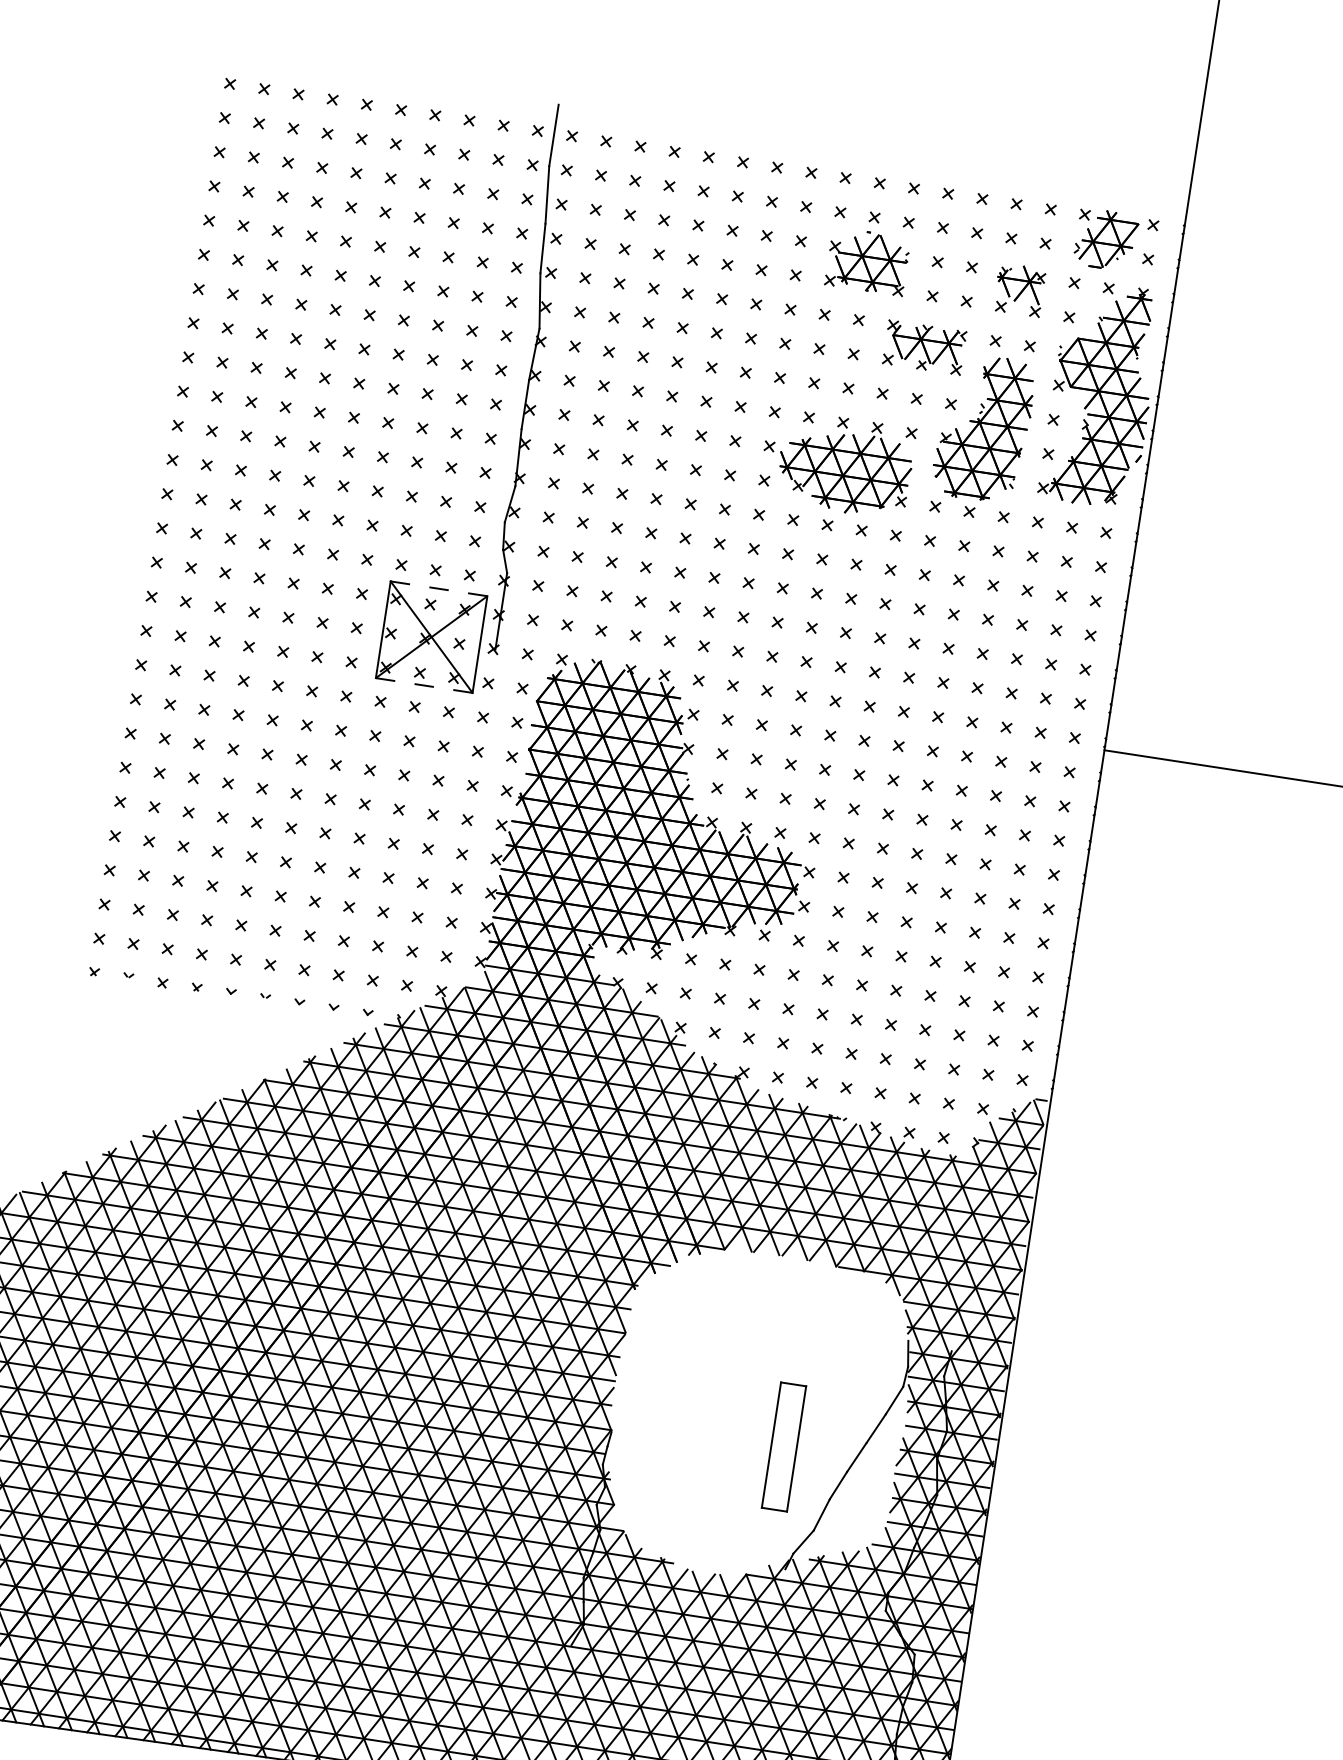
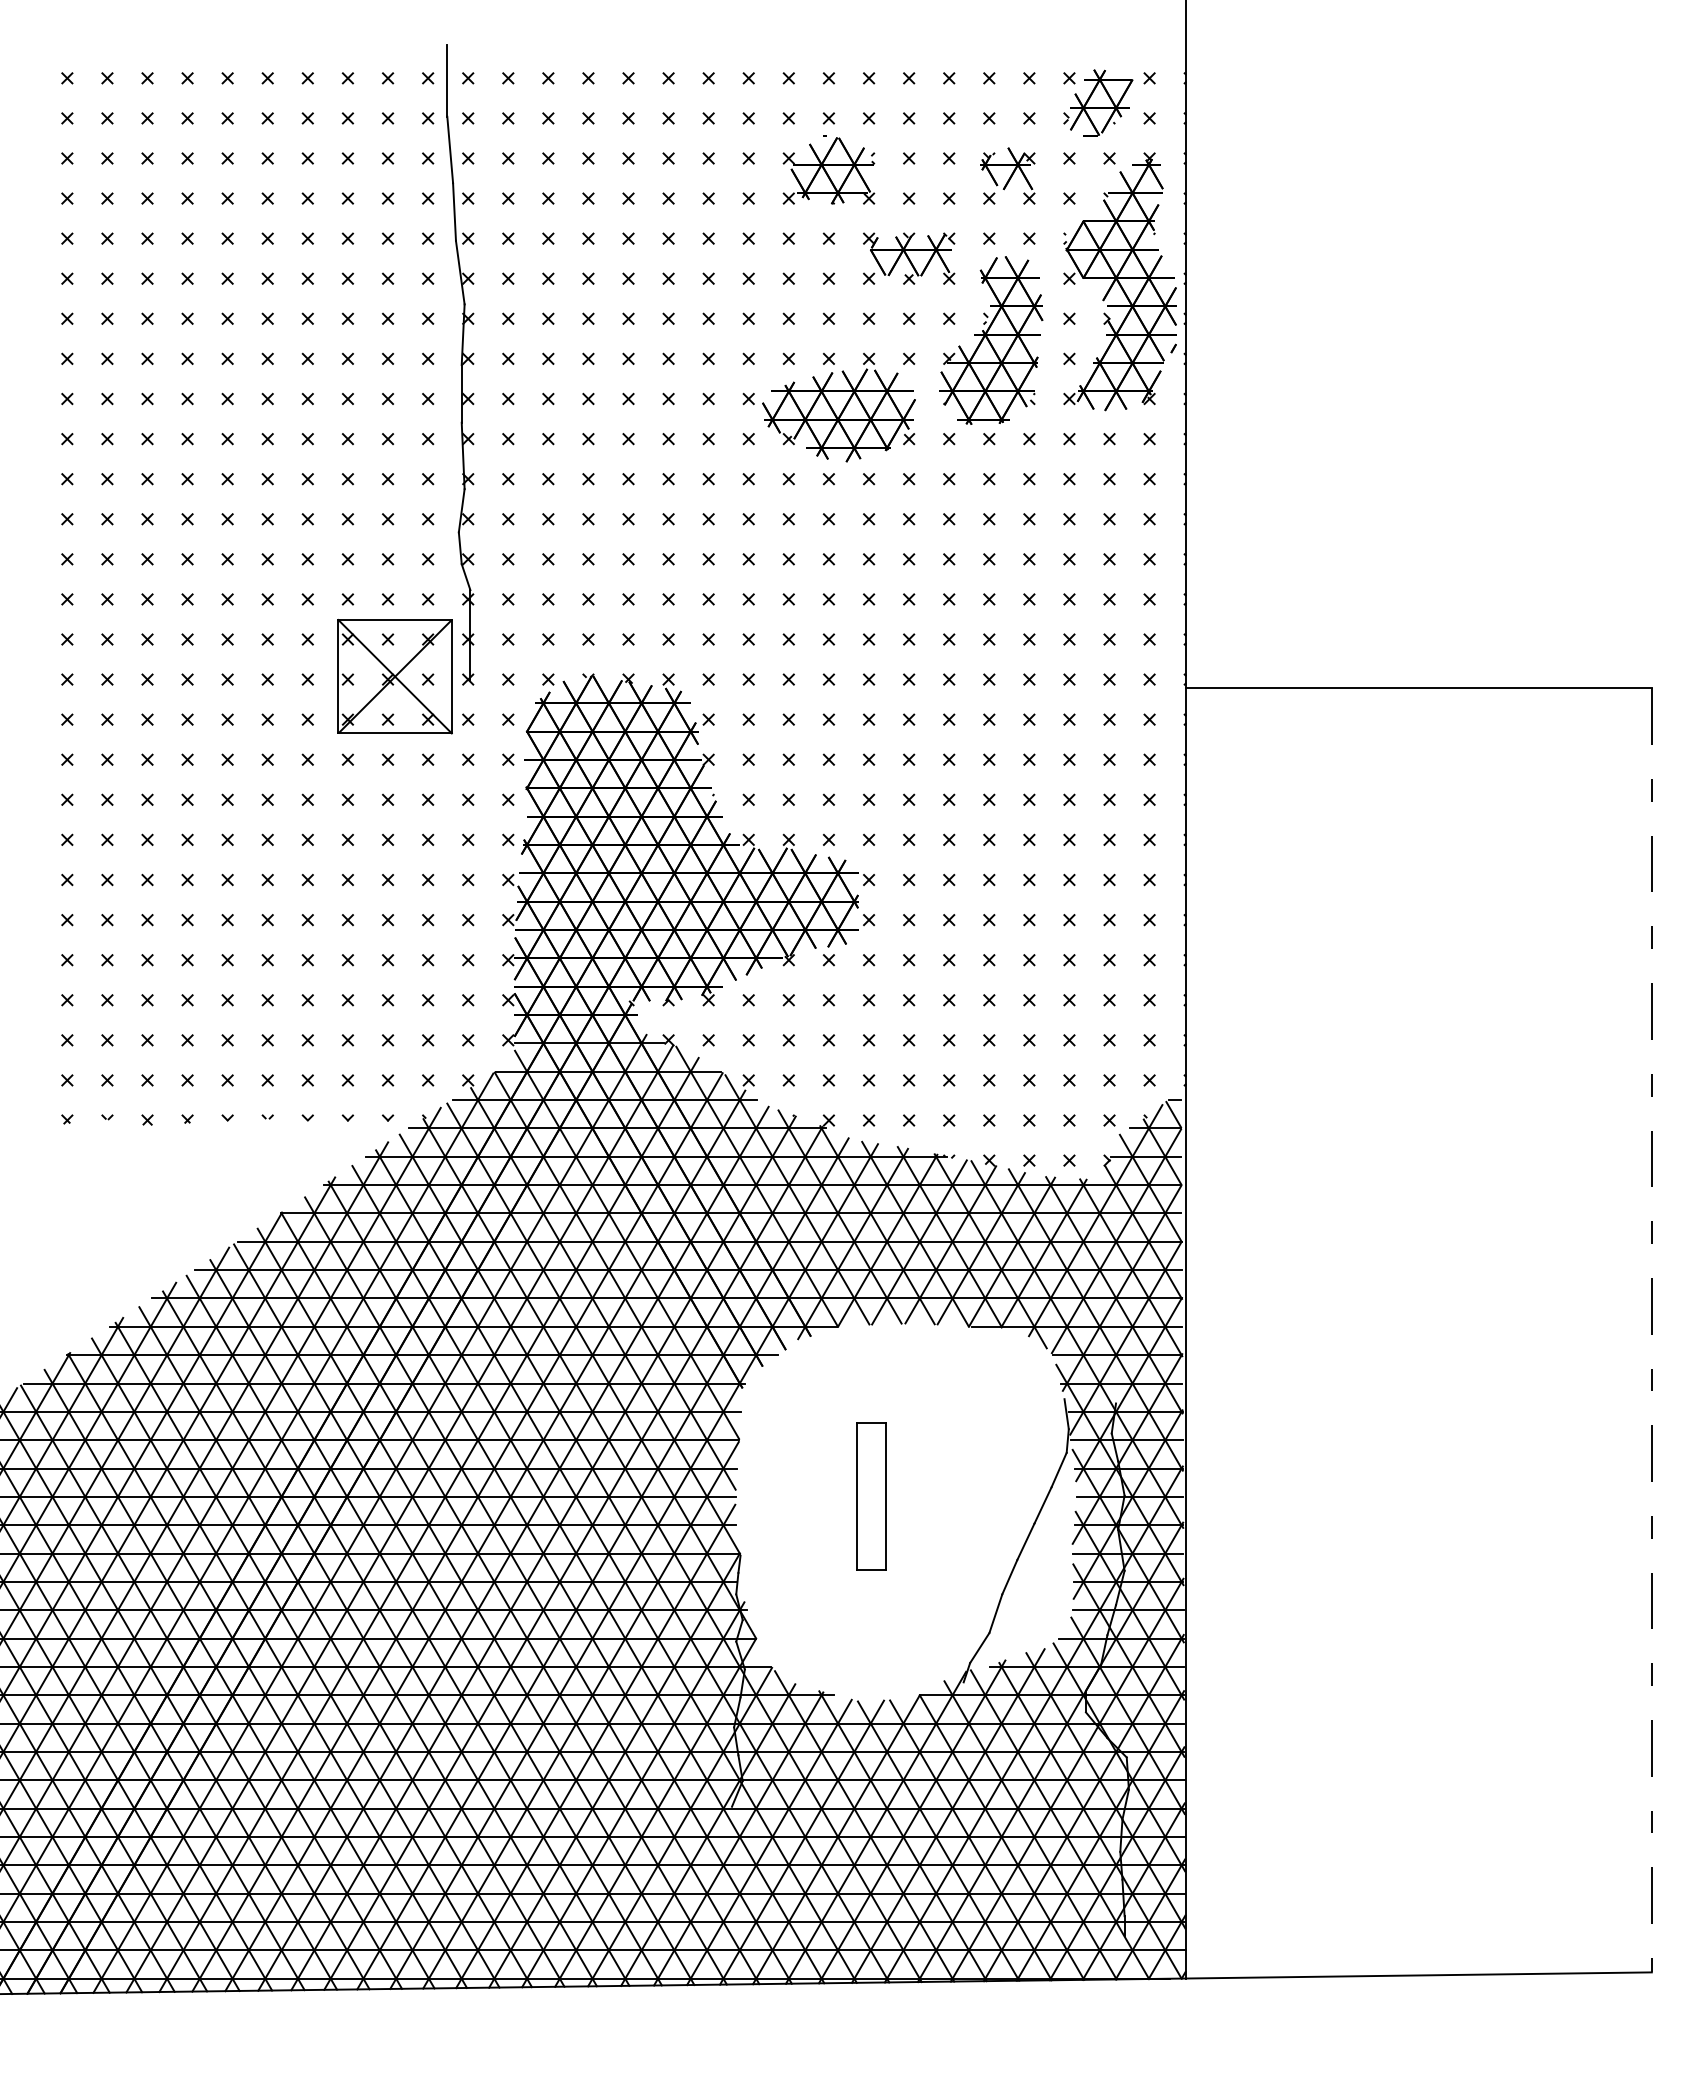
line: (439, 589) -> (395, 620), dashed -> solid
line: (424, 685) -> (395, 733), dashed -> solid
part: (783, 1446) -> (871, 1496), moved

